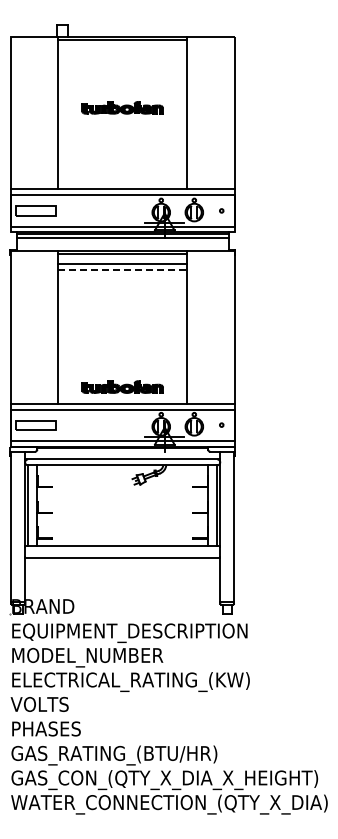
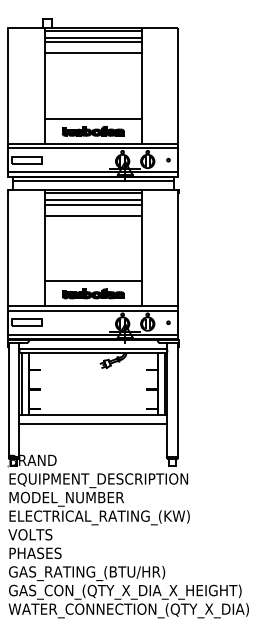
line: (122, 49) -> (93, 37), added
line: (122, 55) -> (93, 42), added
line: (122, 69) -> (93, 52), added
part: (122, 107) -> (93, 131), moved
line: (122, 156) -> (93, 118), added
line: (123, 269) -> (93, 204), dashed -> solid
line: (122, 283) -> (93, 215), added
line: (122, 370) -> (93, 281), added

